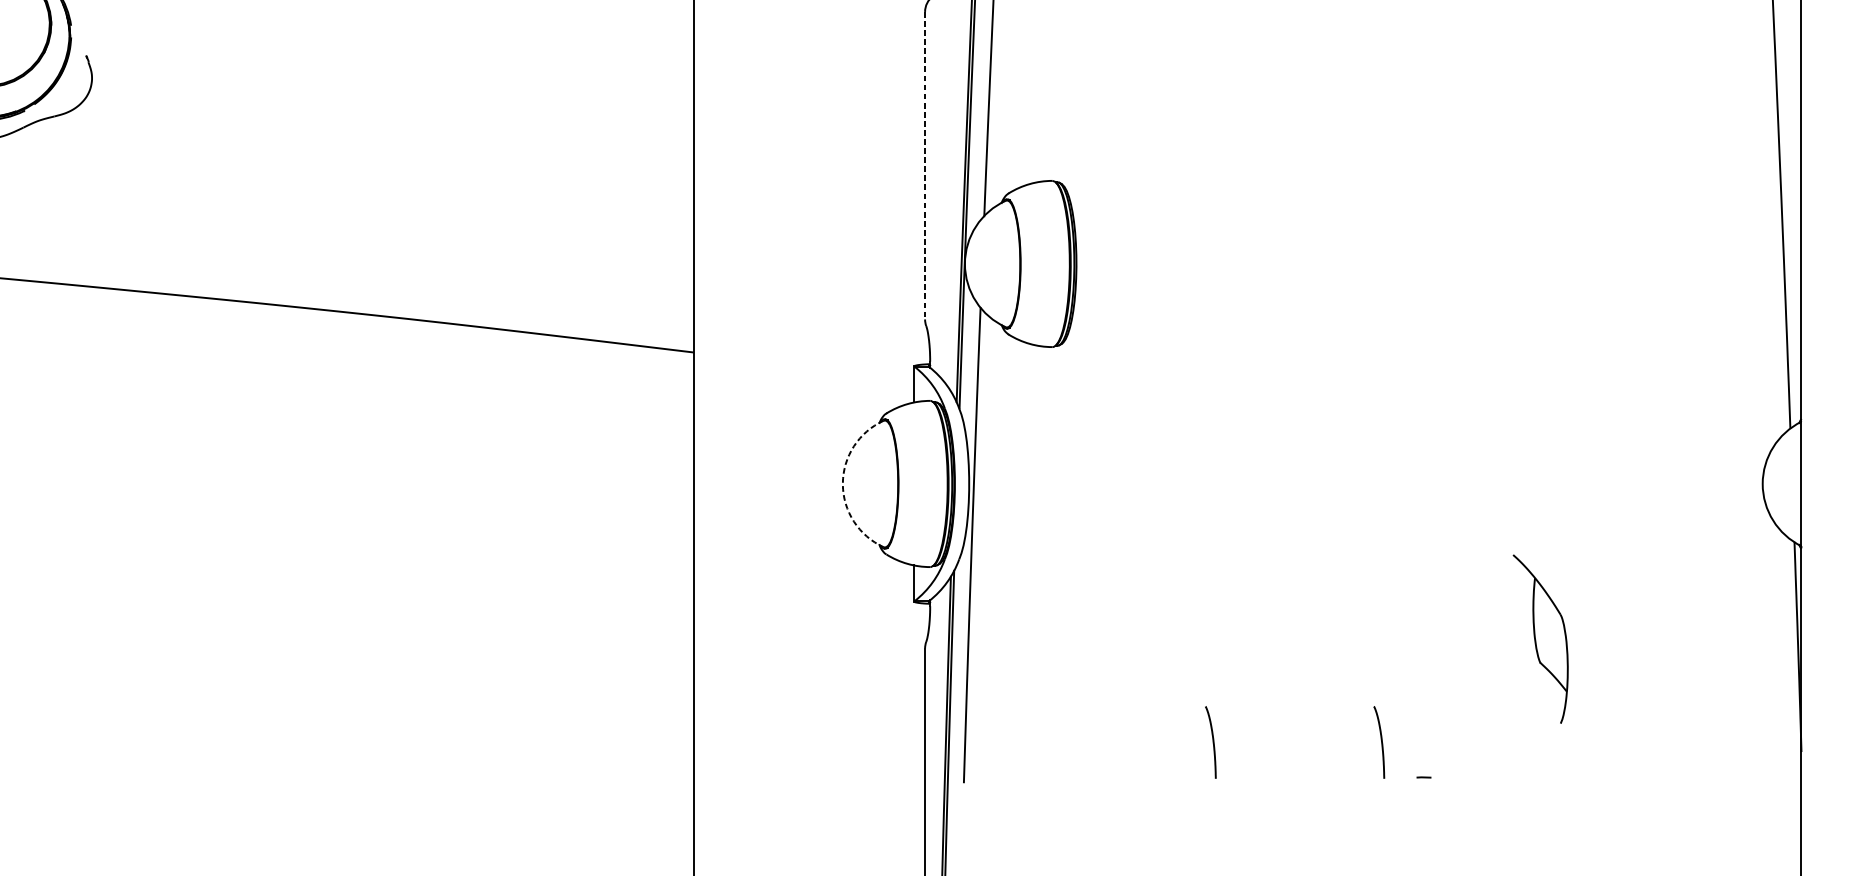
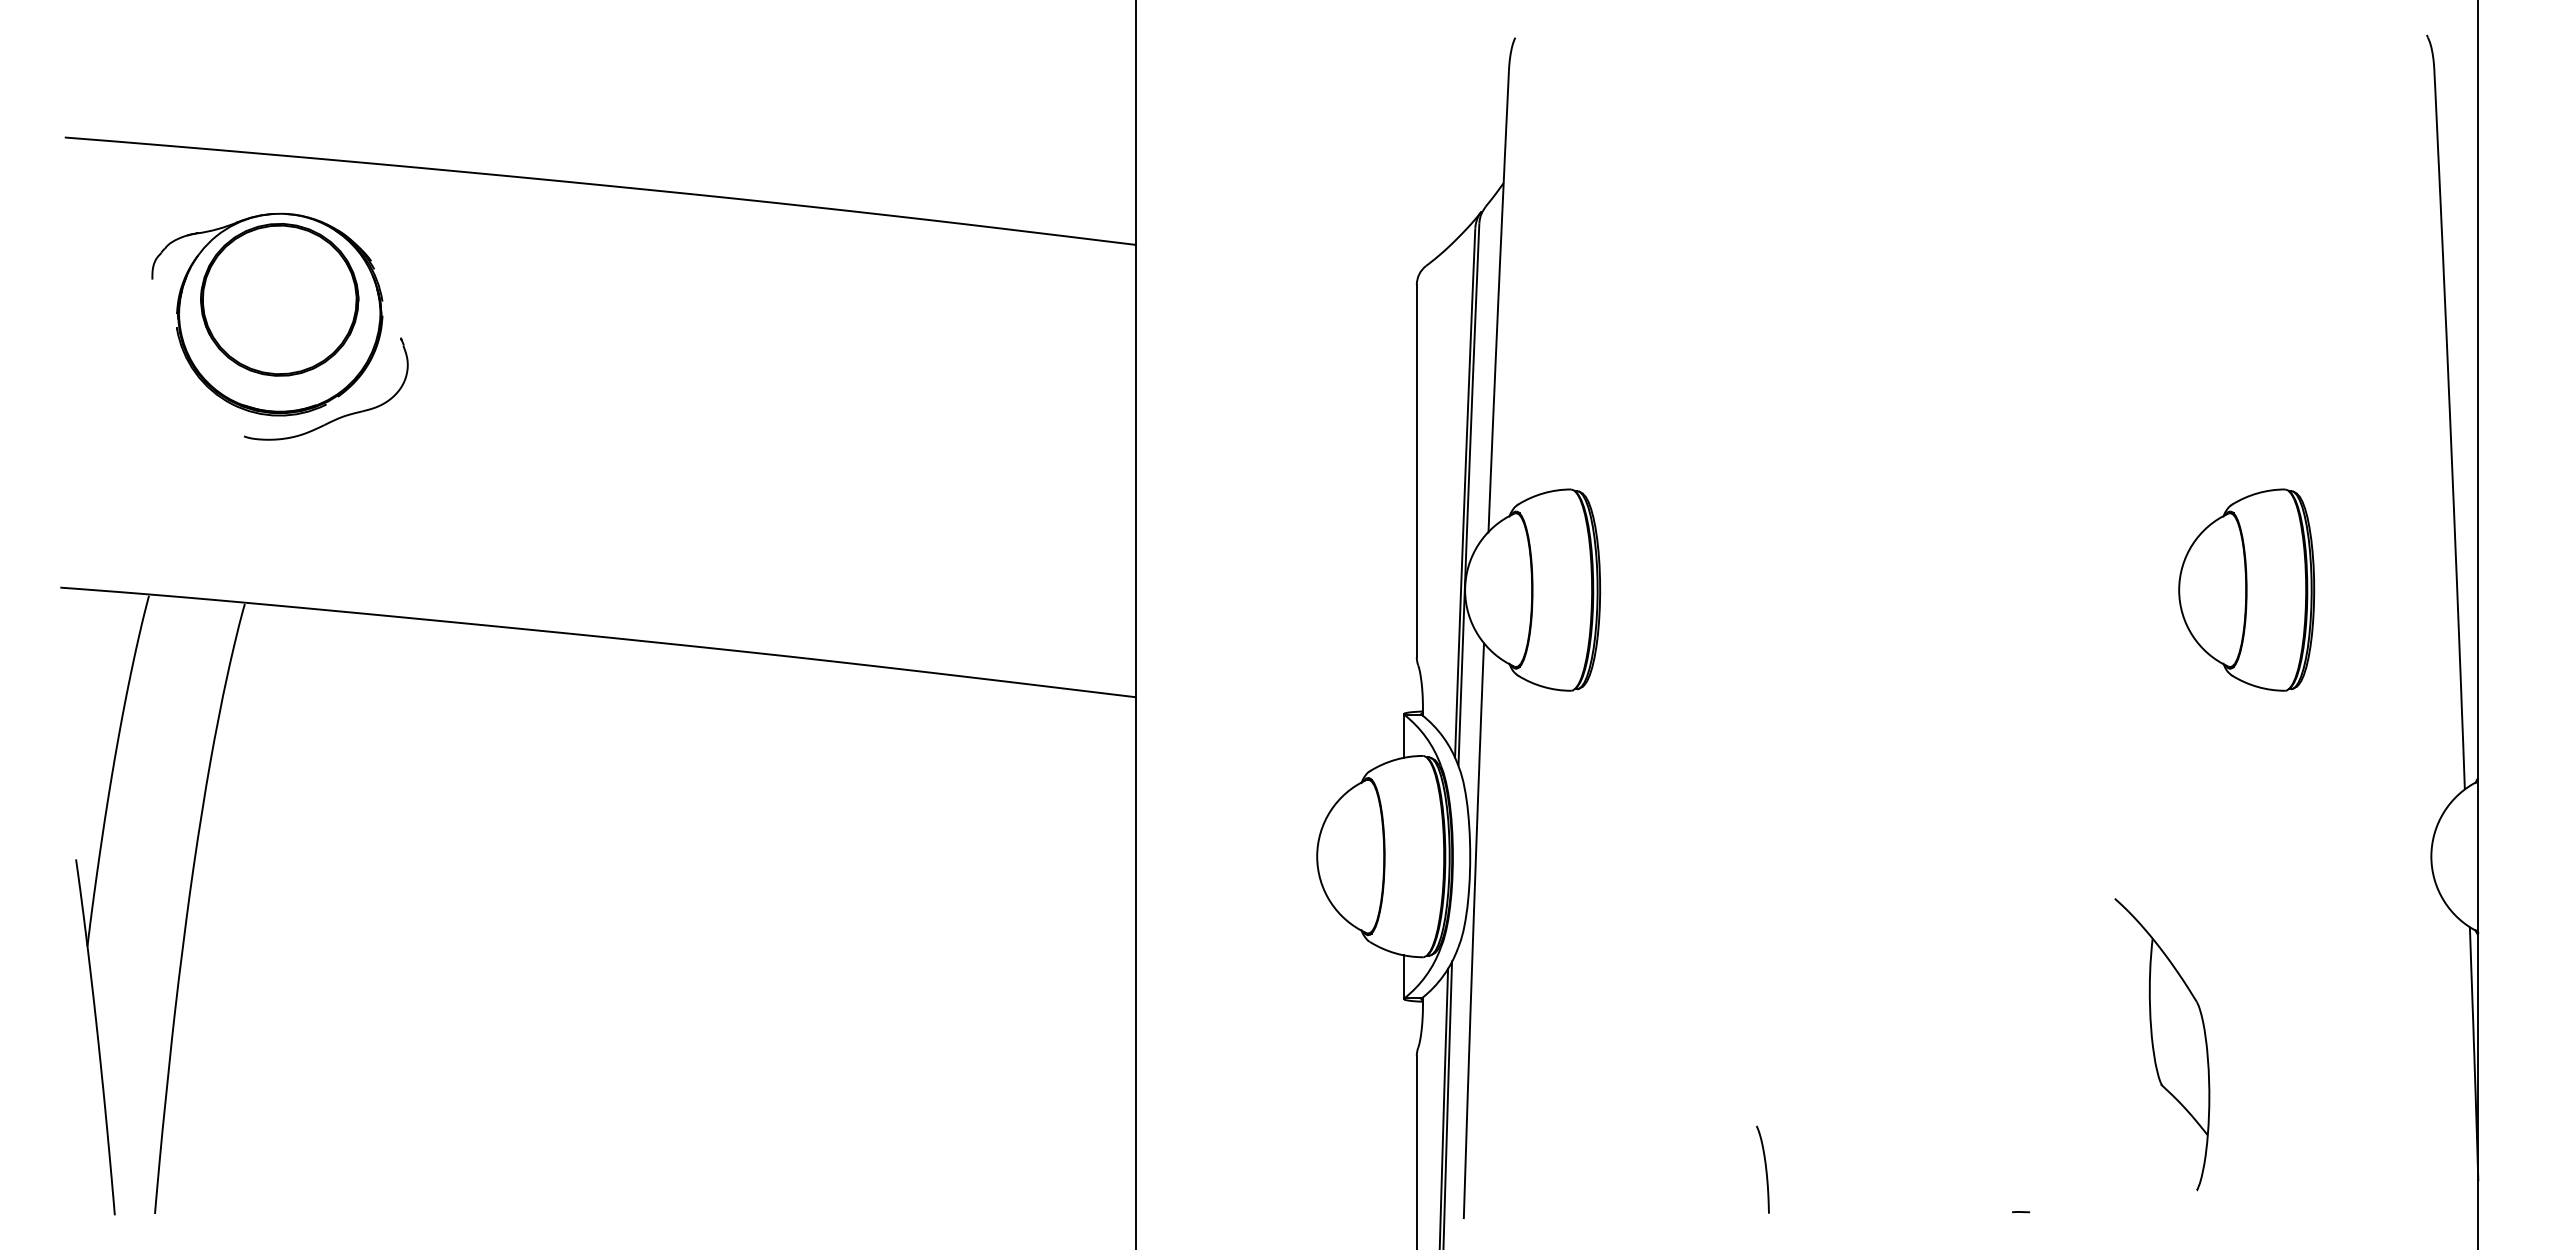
line: (924, 166) -> (1416, 471), dashed -> solid
part: (1610, 263) -> (2246, 589), added
arc: (843, 483) -> (1317, 856), dashed -> solid
part: (1540, 639) -> (2162, 1044), size x1.43
curve: (1381, 742) -> (1969, 1169), removed

